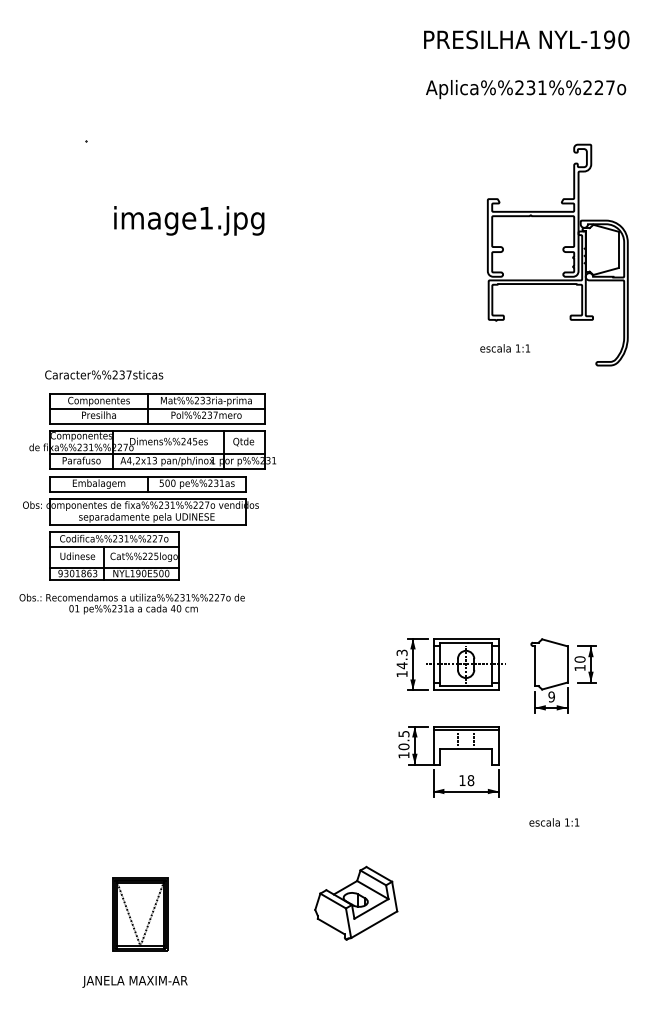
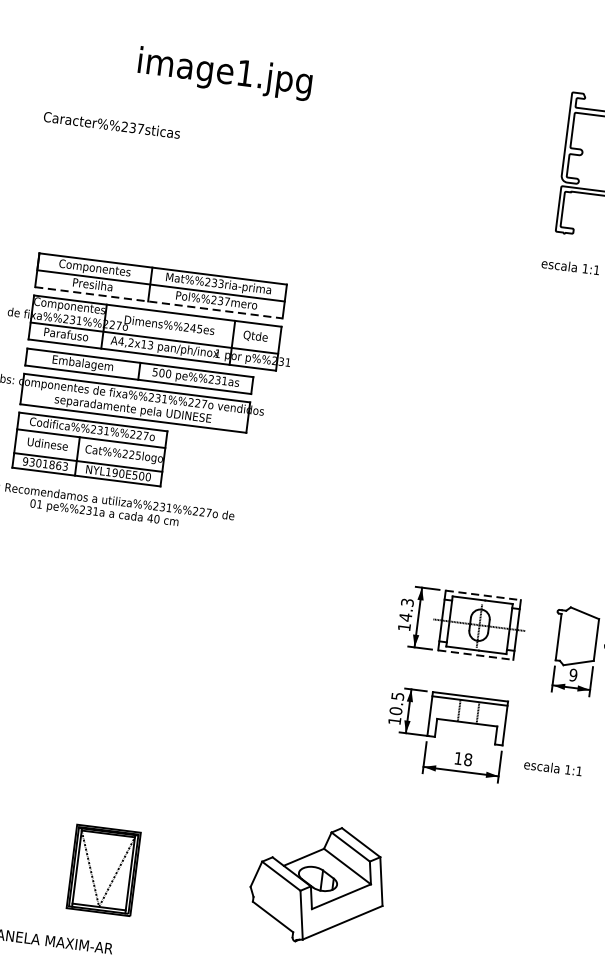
text: (104, 374) -> (112, 124), moved
line: (157, 423) -> (159, 302), solid -> dashed
line: (466, 638) -> (483, 595), solid -> dashed
line: (466, 690) -> (476, 655), solid -> dashed
text: (554, 822) -> (553, 768), moved
part: (356, 902) -> (318, 883), size x1.4
part: (140, 914) -> (103, 870), moved

